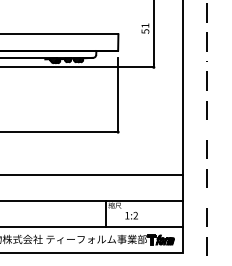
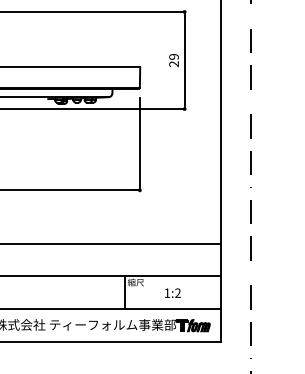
text: (144, 28) -> (173, 60), 51 -> 29
text: (131, 215) -> (172, 292), moved

